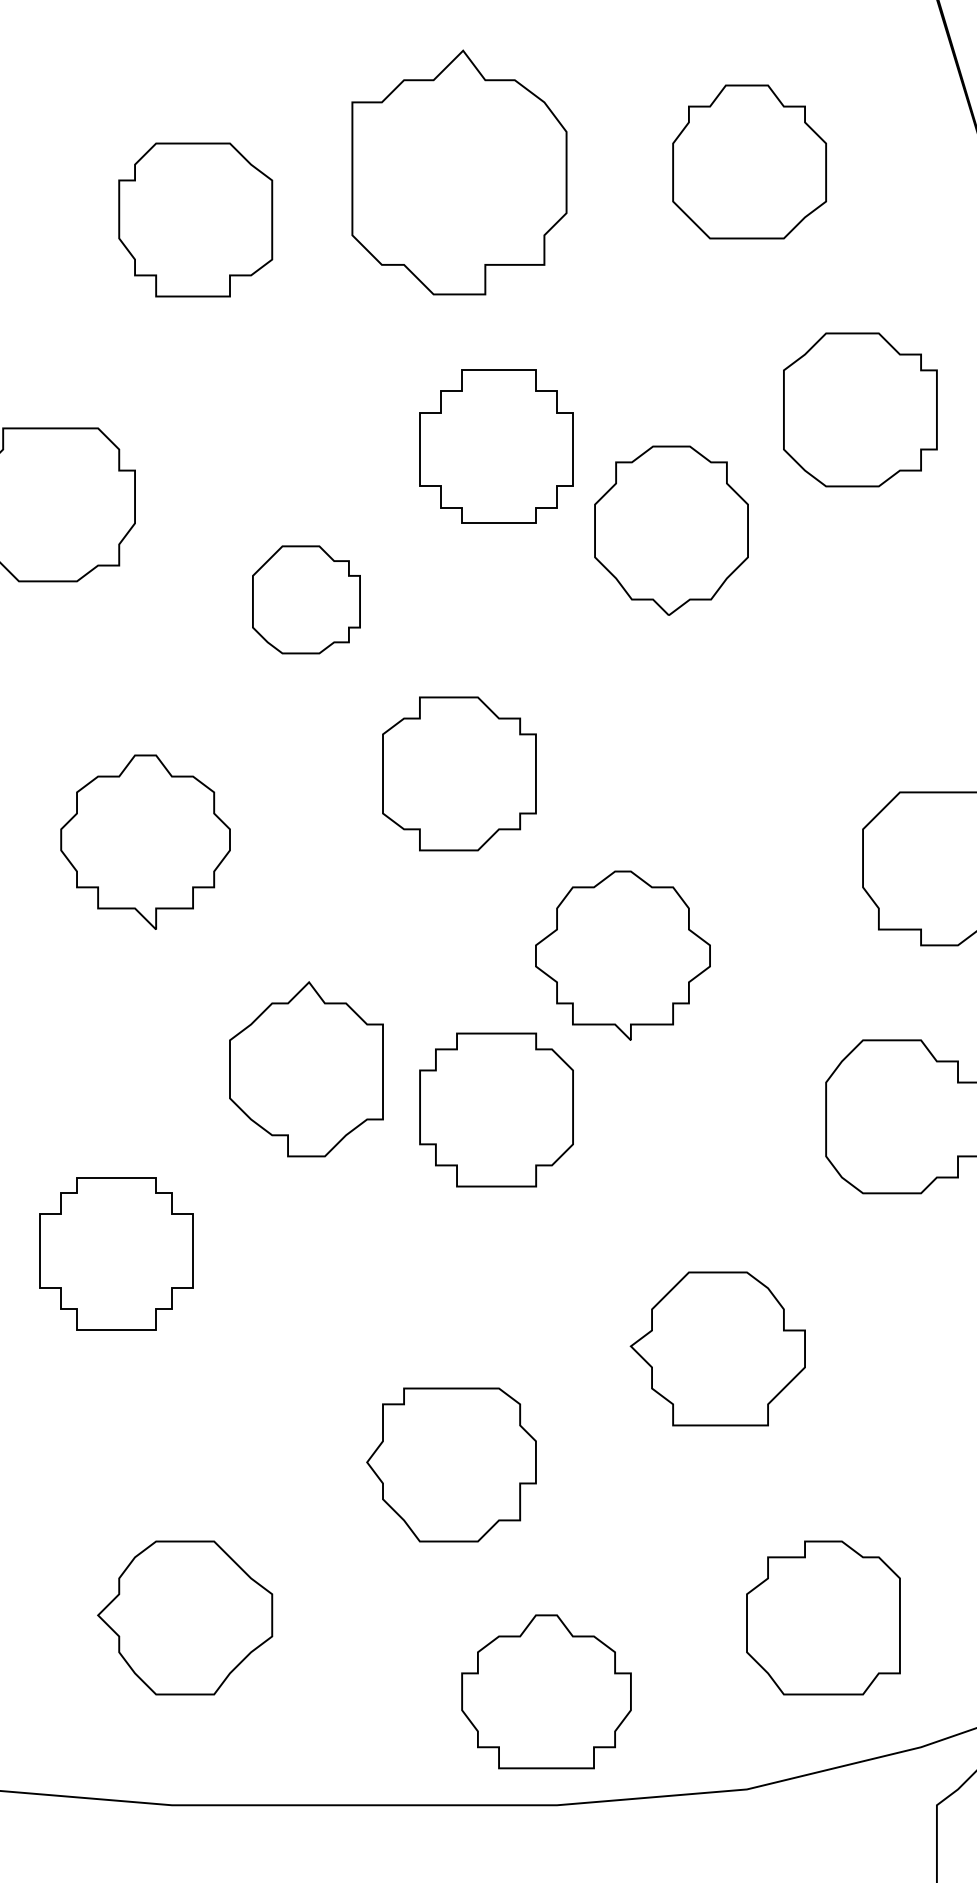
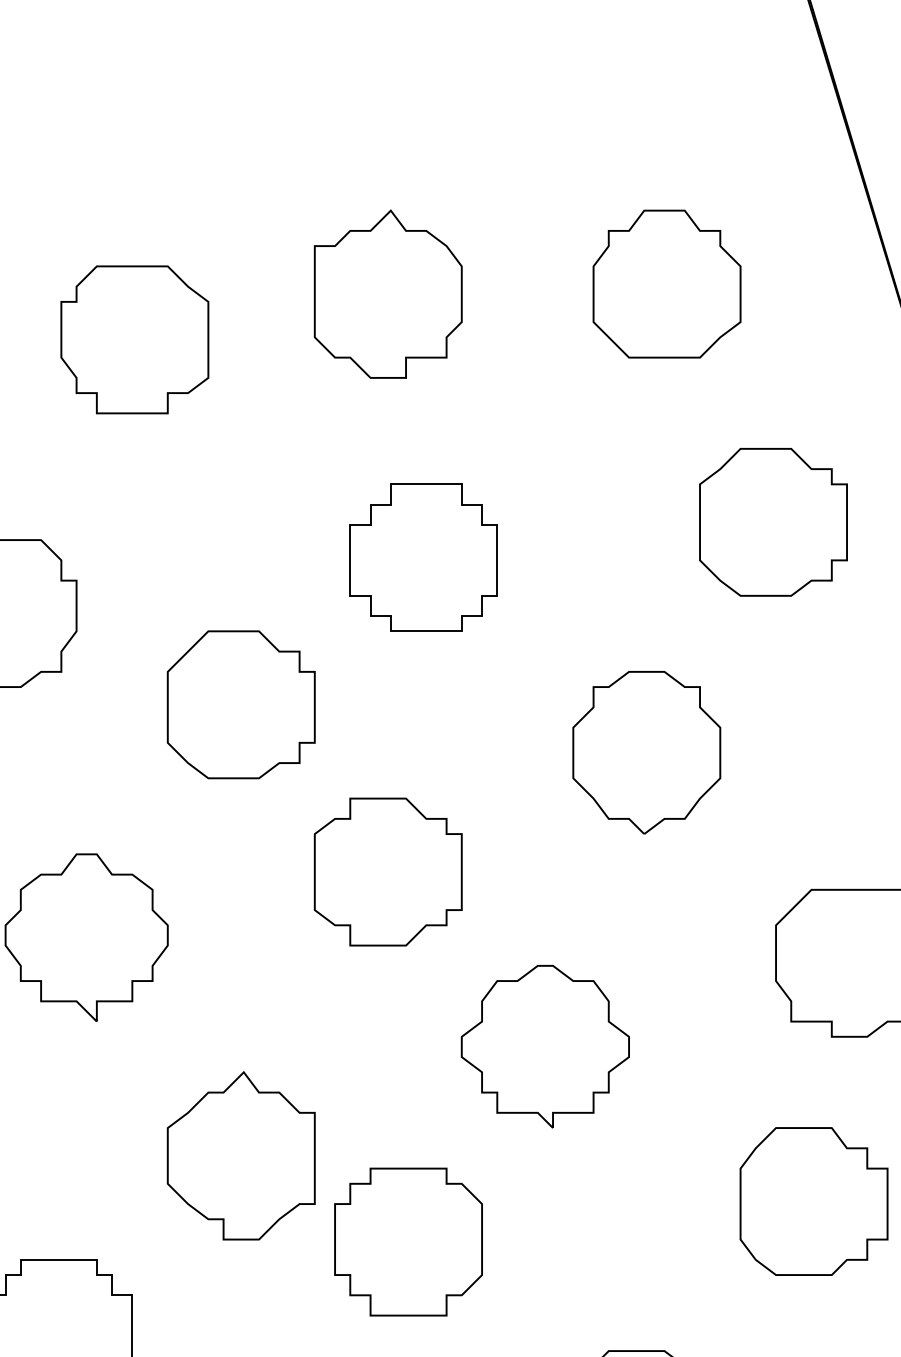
part: (459, 172) -> (388, 294), size x0.71
part: (671, 530) -> (646, 752), moved
part: (306, 599) -> (241, 704), size x1.43
part: (496, 1109) -> (408, 1241), moved

